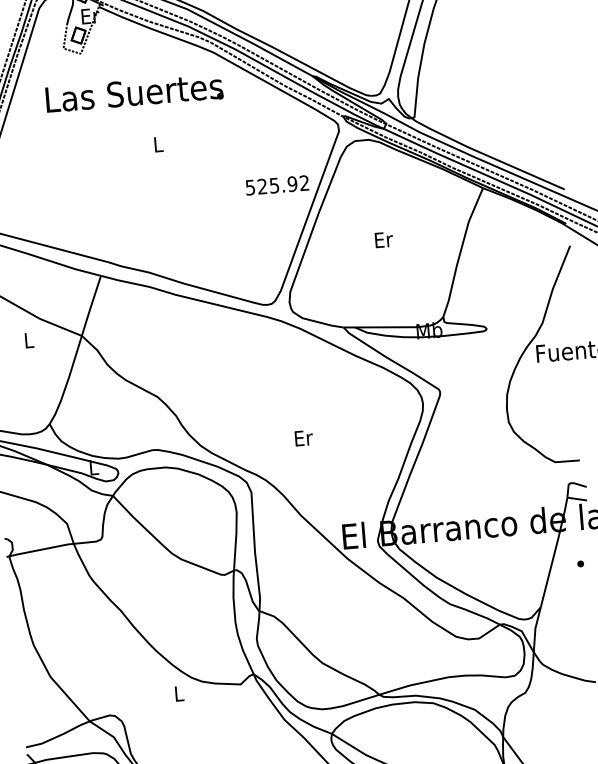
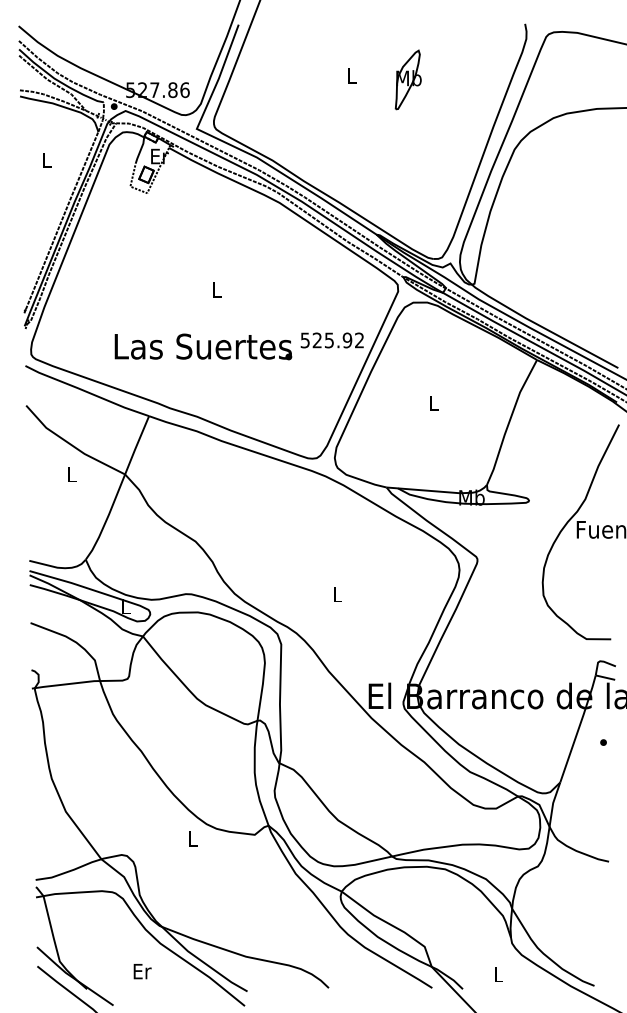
text: (134, 92) -> (203, 346), moved
text: (384, 239) -> (434, 403), Er -> L
text: (304, 438) -> (338, 594), Er -> L

